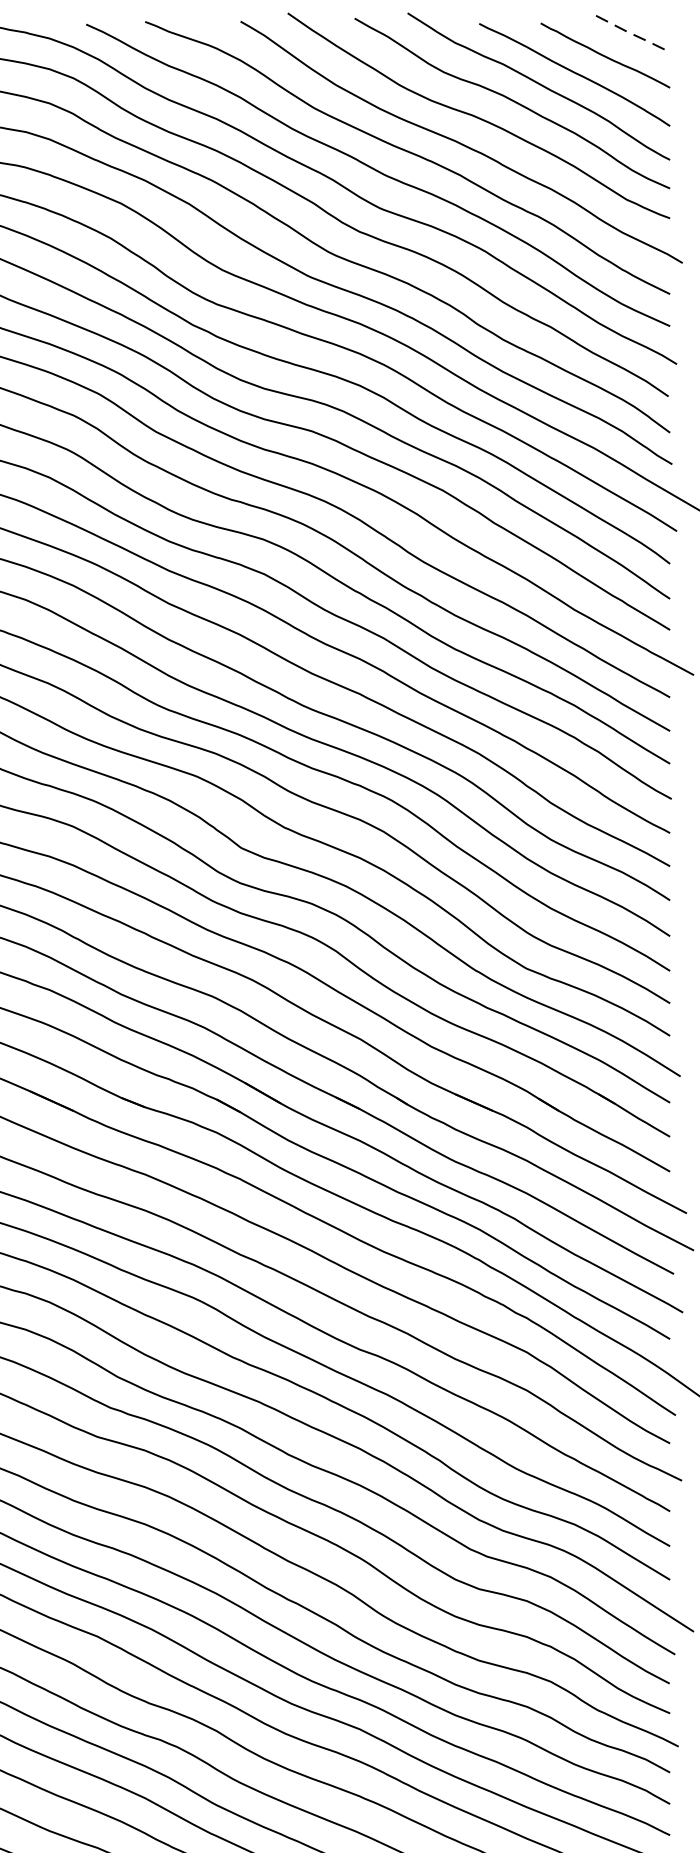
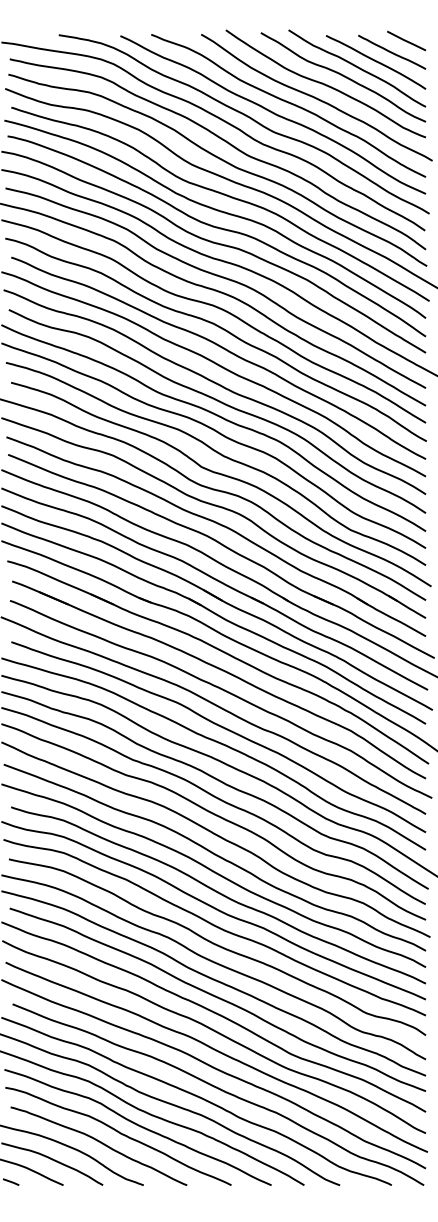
line: (632, 34) -> (406, 41), dashed -> solid

